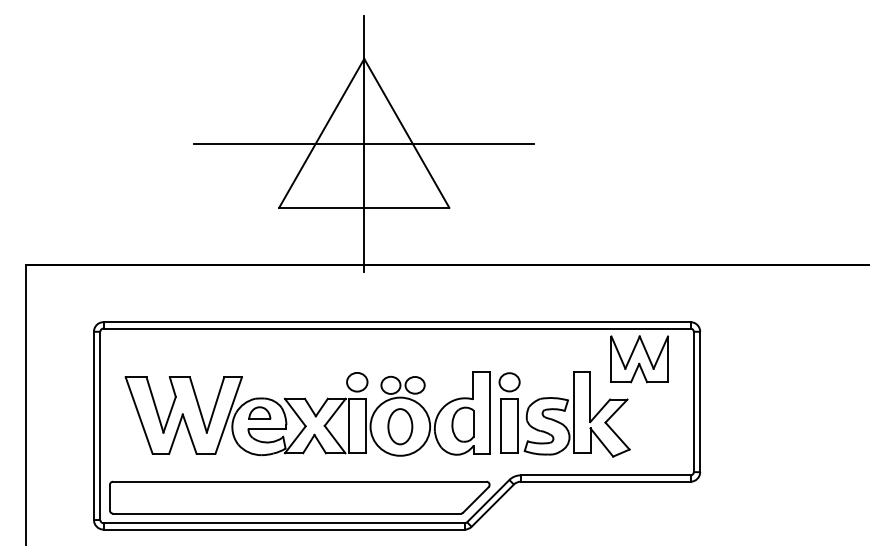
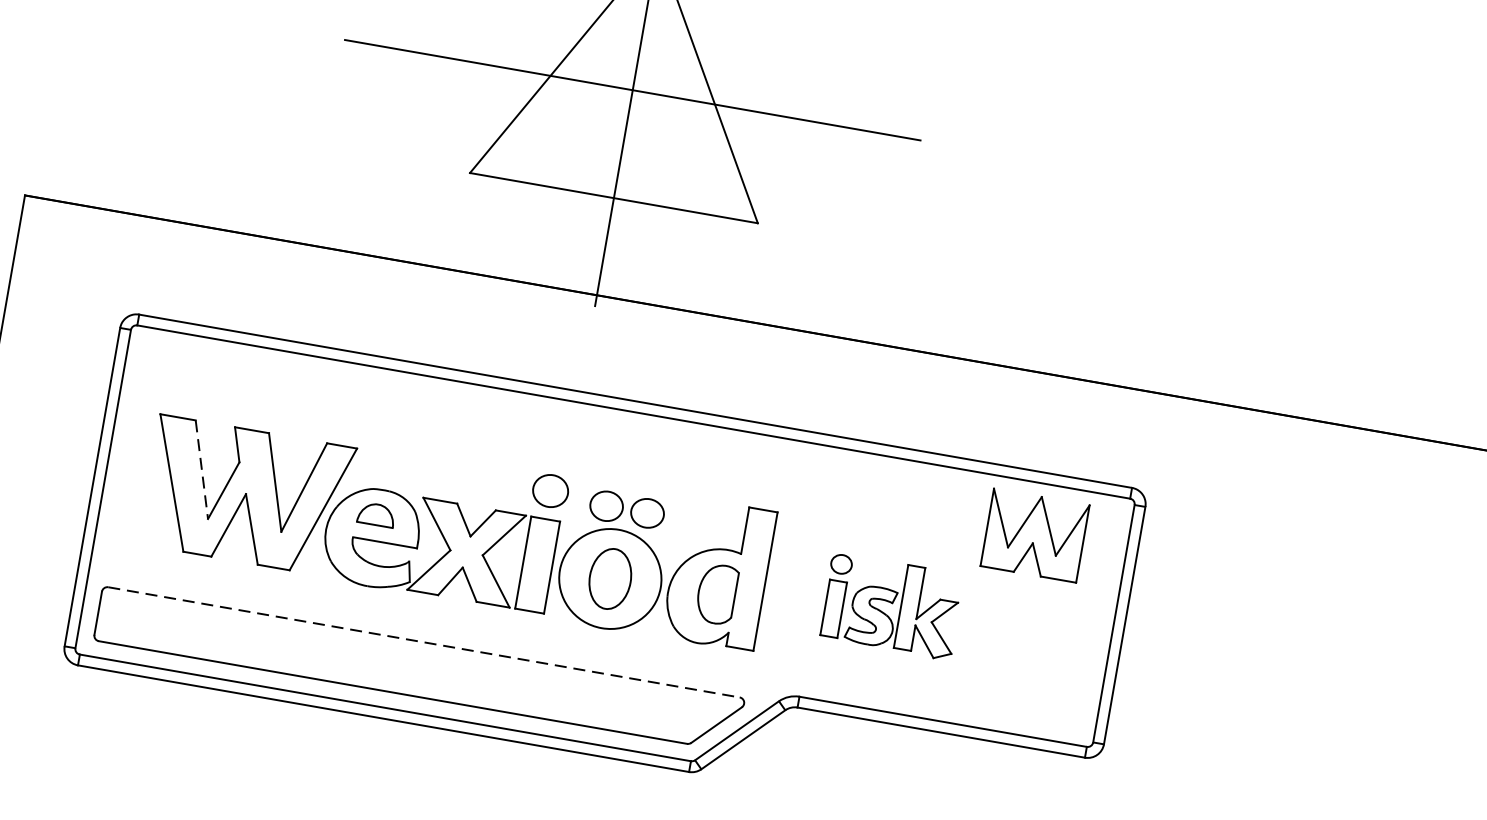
line: (155, 404) -> (202, 469), solid -> dashed
part: (564, 414) -> (891, 606), size x0.6
line: (299, 481) -> (423, 641), solid -> dashed

